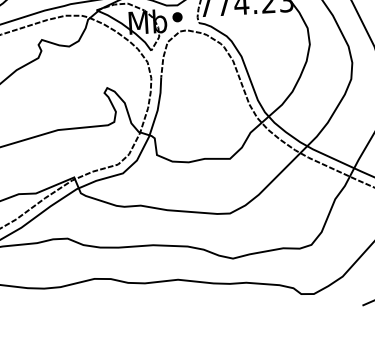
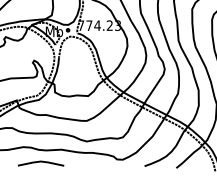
line: (136, 310) -> (41, 162), added

